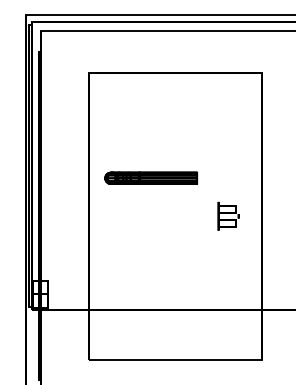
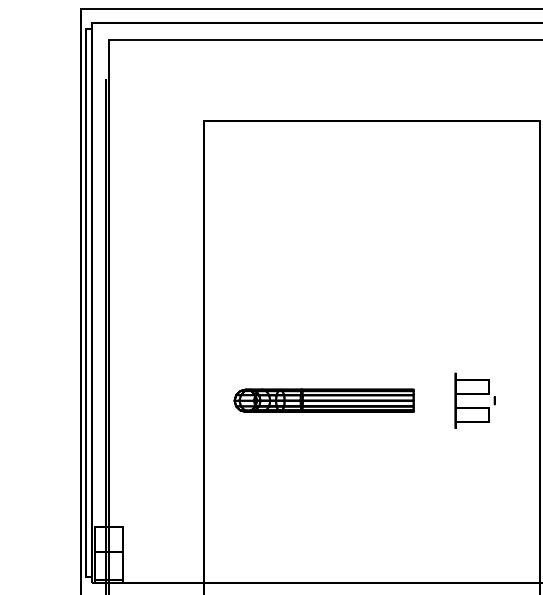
part: (151, 177) -> (324, 399), moved

